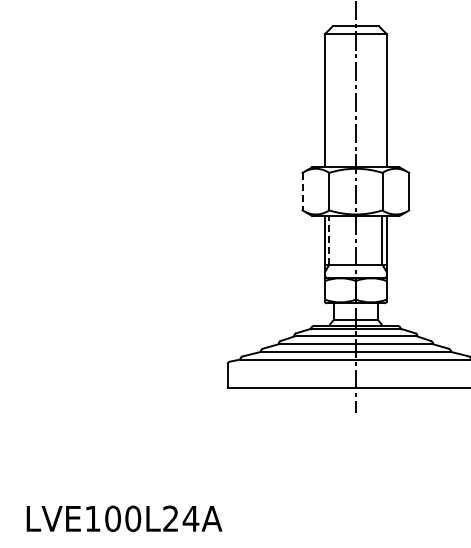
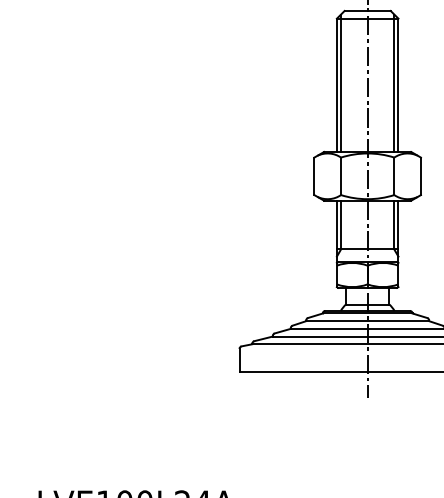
line: (329, 98) -> (341, 83), added
line: (382, 98) -> (394, 83), added
line: (302, 191) -> (314, 176), dashed -> solid
line: (329, 239) -> (341, 224), dashed -> solid

